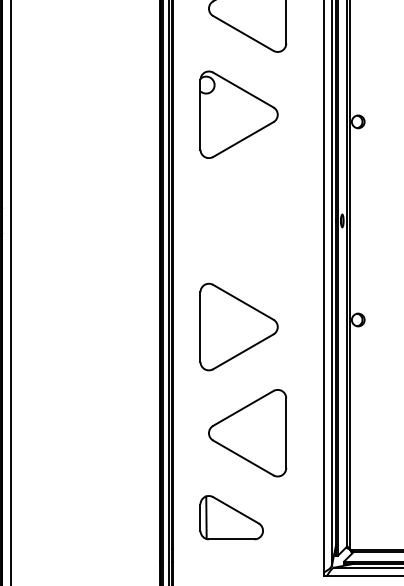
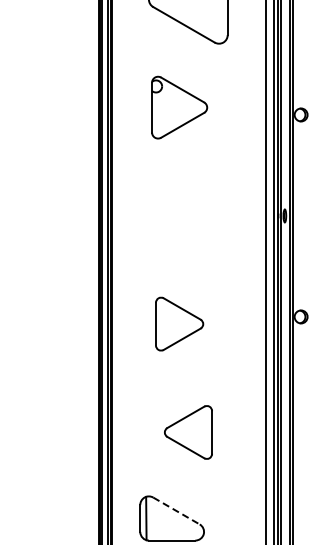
part: (238, 114) -> (179, 107), size x0.7
part: (238, 326) -> (179, 323), size x0.6
part: (247, 433) -> (188, 432), size x0.6
line: (236, 510) -> (176, 511), solid -> dashed

